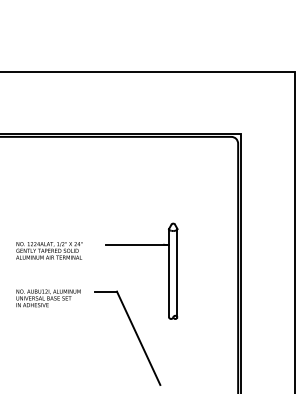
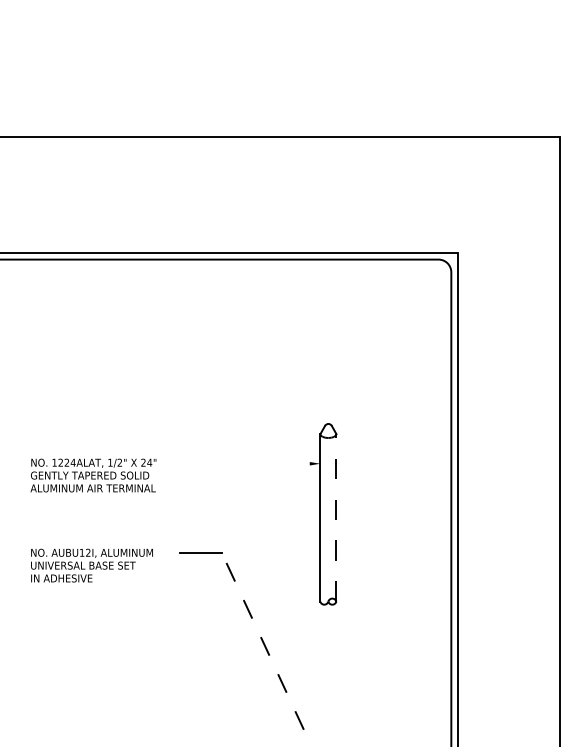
line: (137, 244) -> (260, 463), removed
line: (177, 272) -> (336, 516), solid -> dashed
line: (138, 337) -> (262, 639), solid -> dashed

